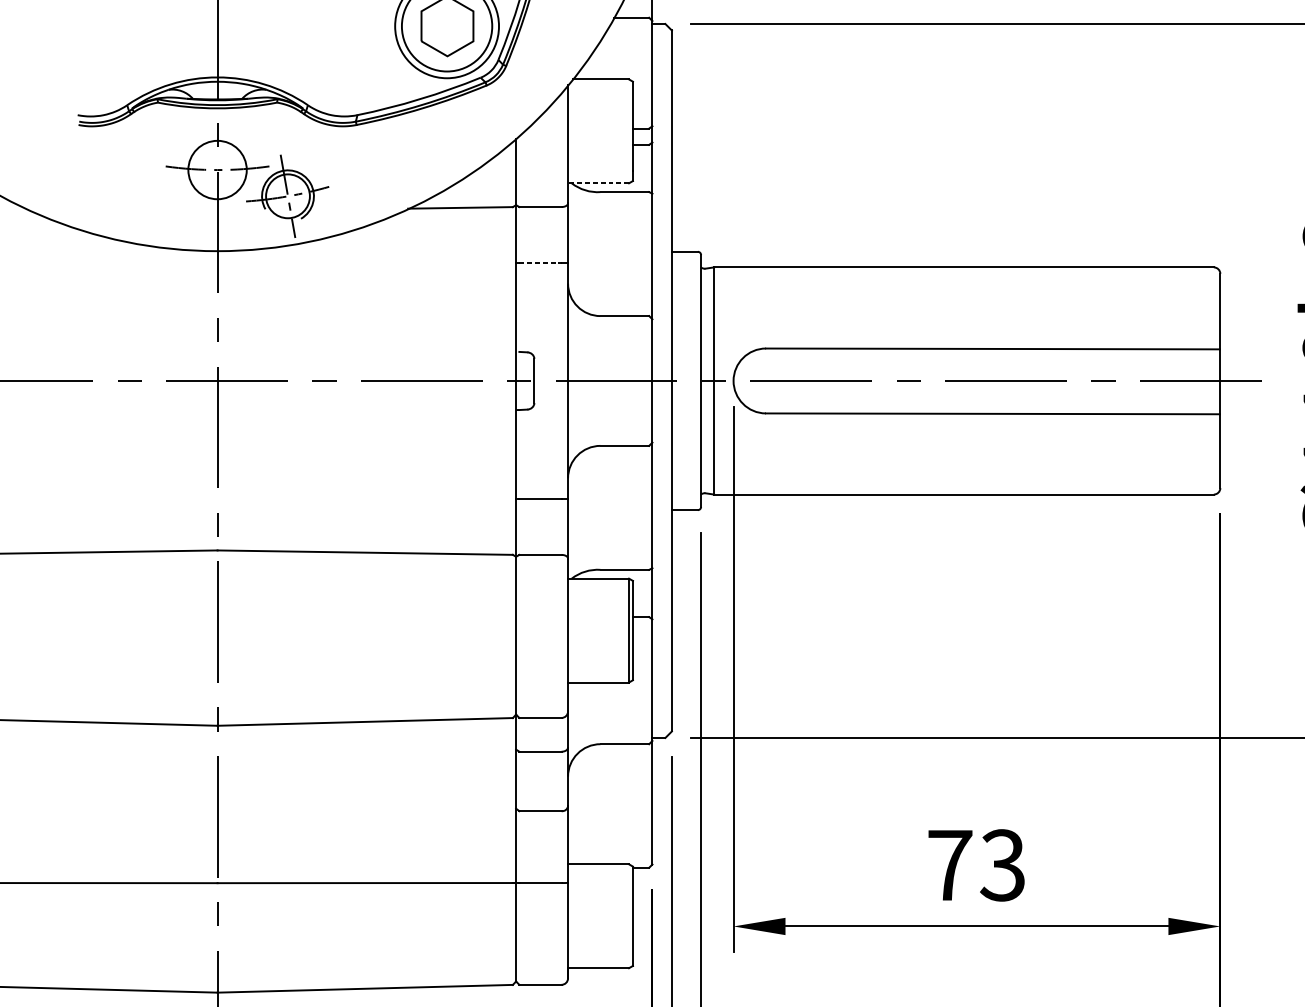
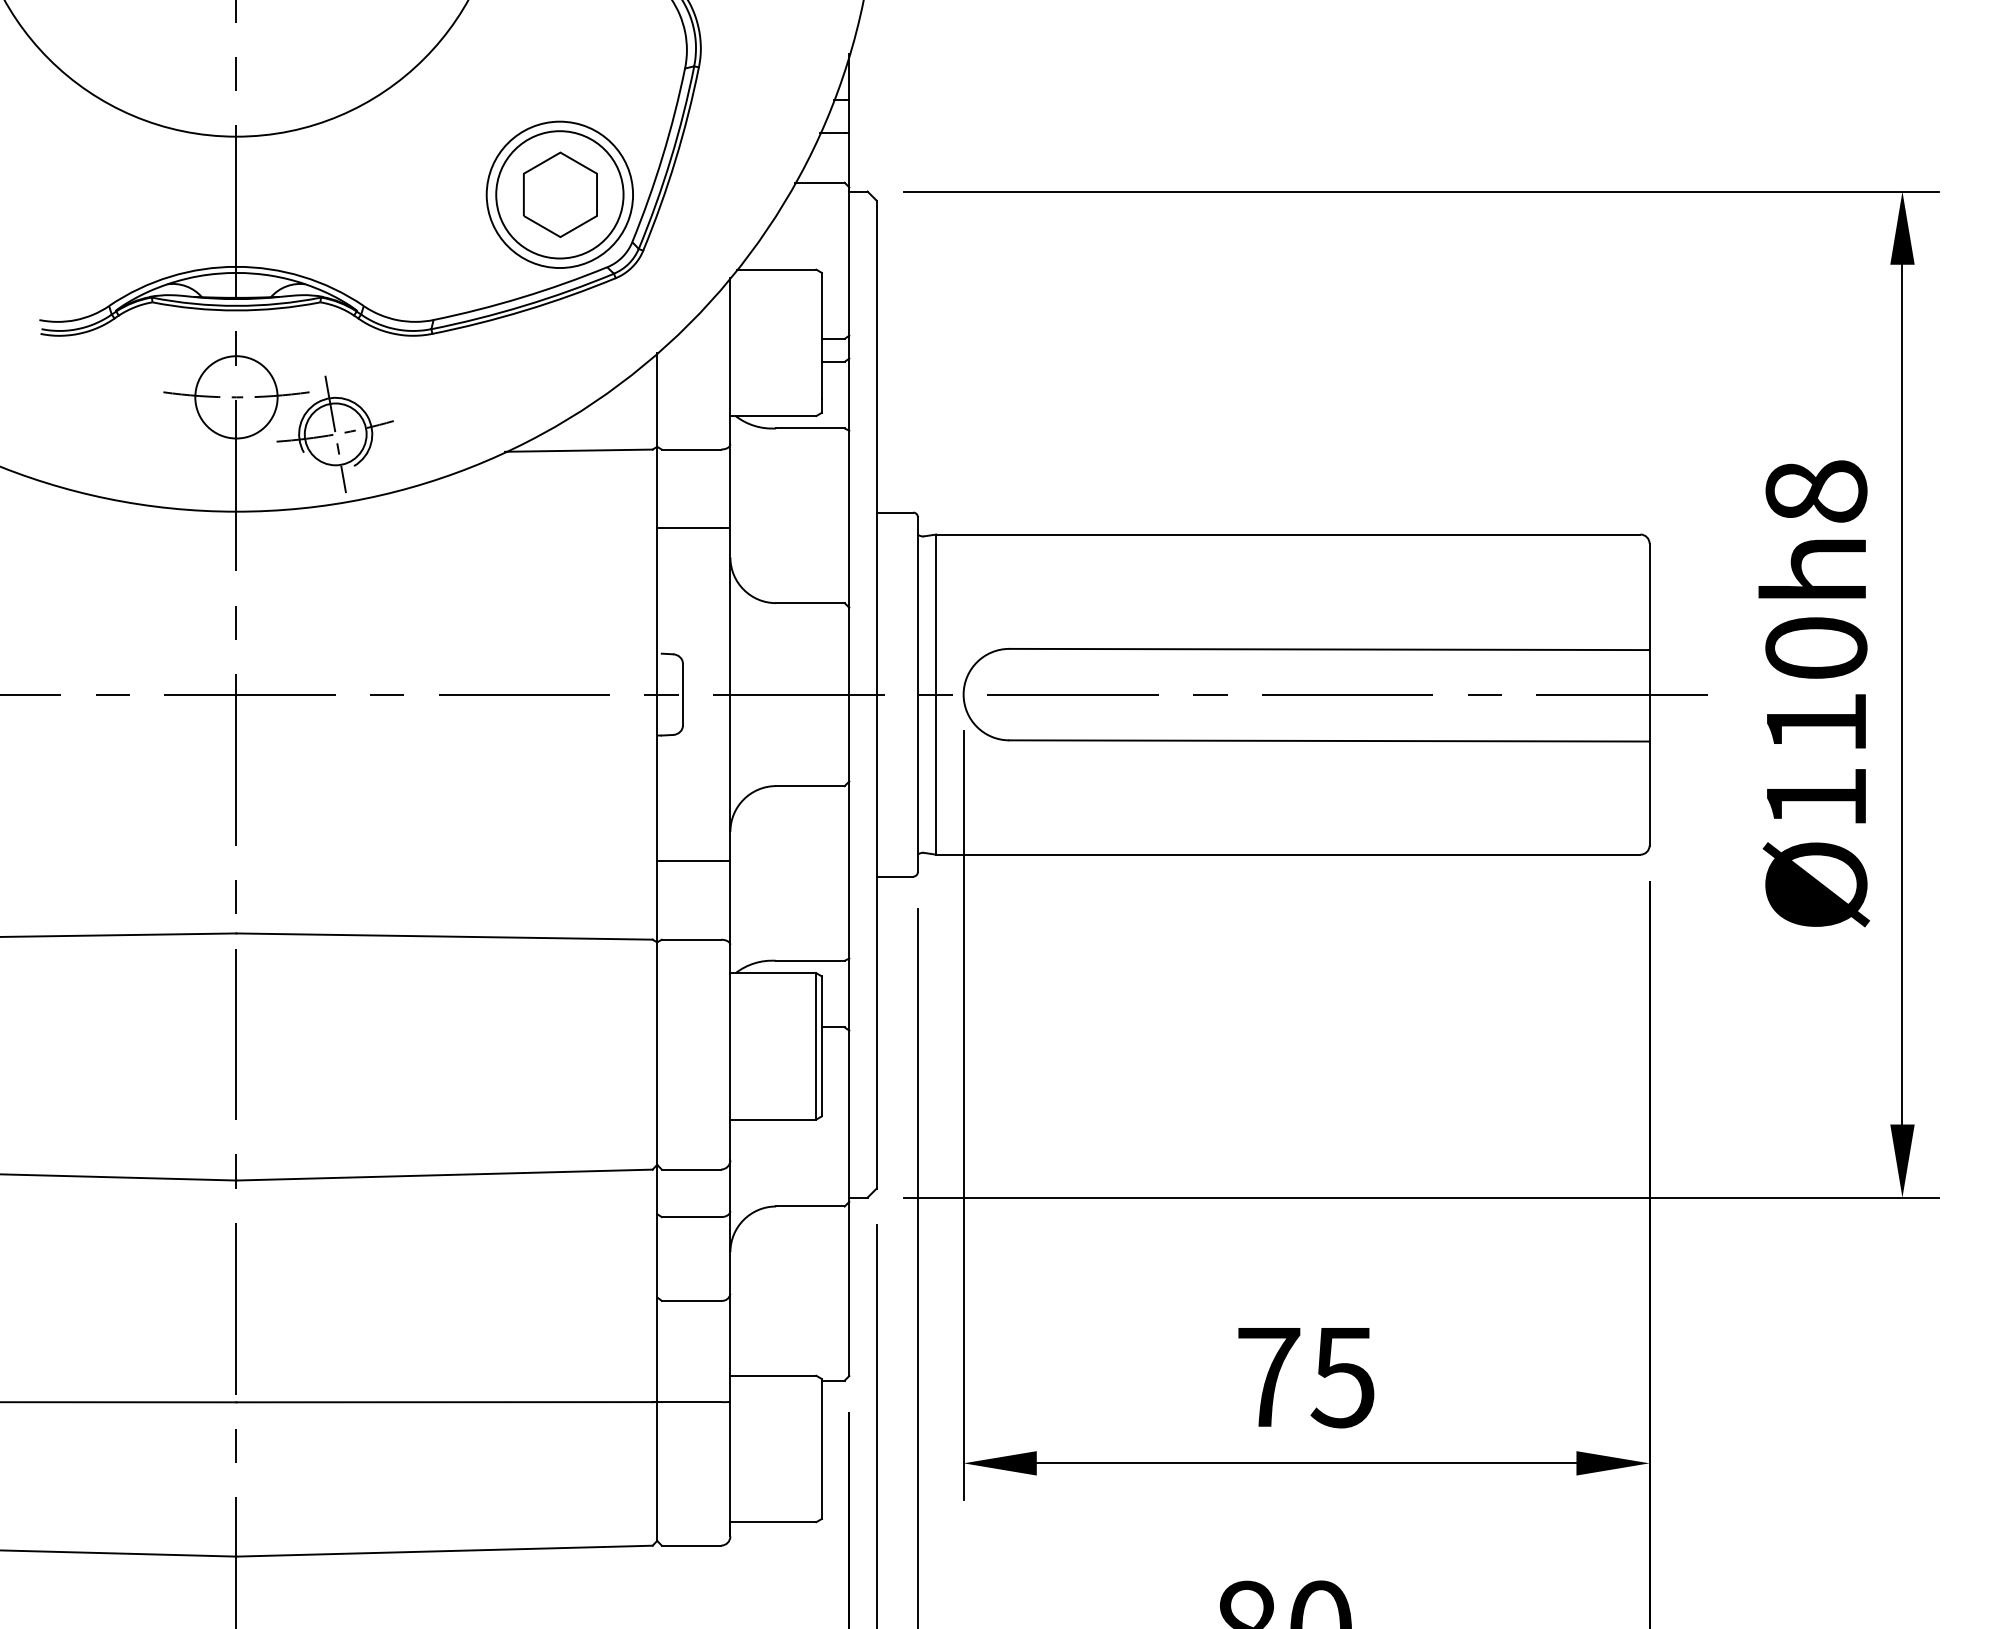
line: (598, 183) -> (773, 416), dashed -> solid
line: (540, 262) -> (691, 527), dashed -> solid
text: (1002, 865) -> (1342, 1377), 73 -> 75

